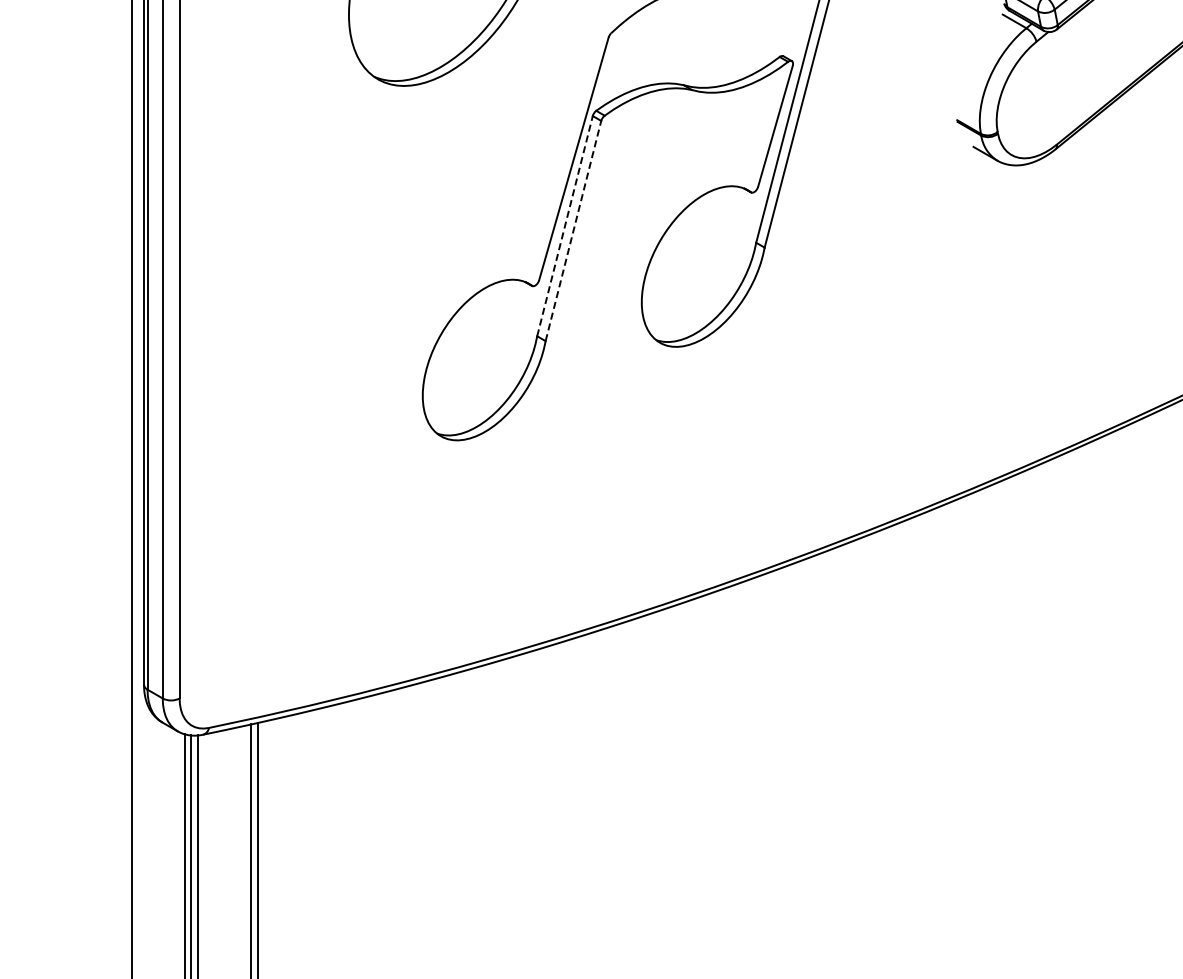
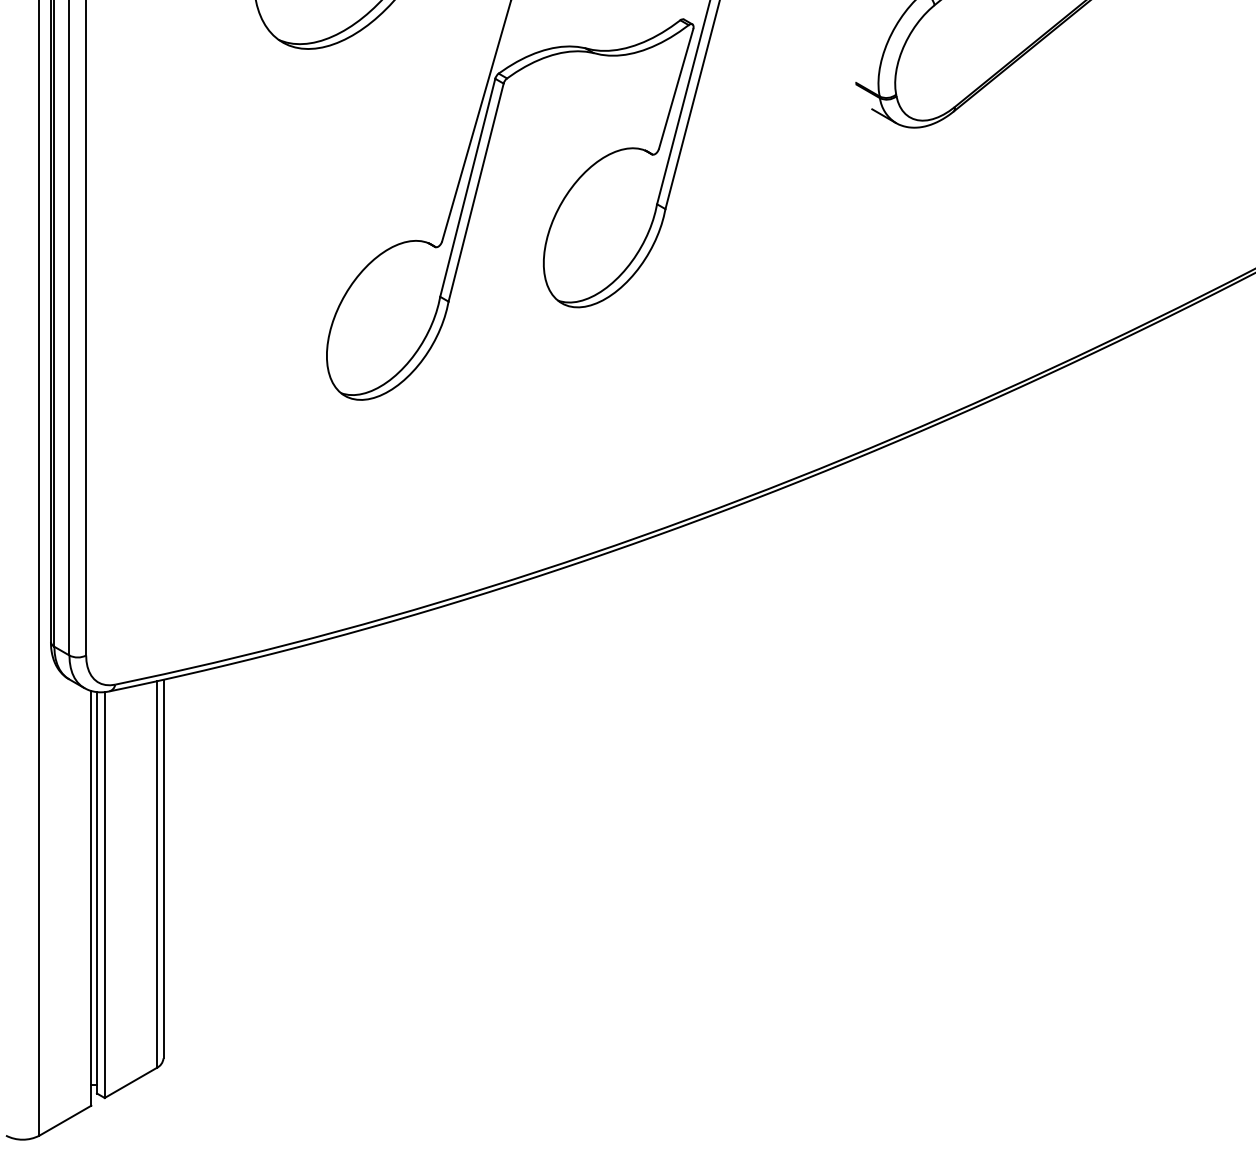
line: (564, 225) -> (467, 187), dashed -> solid
line: (573, 230) -> (476, 192), dashed -> solid

